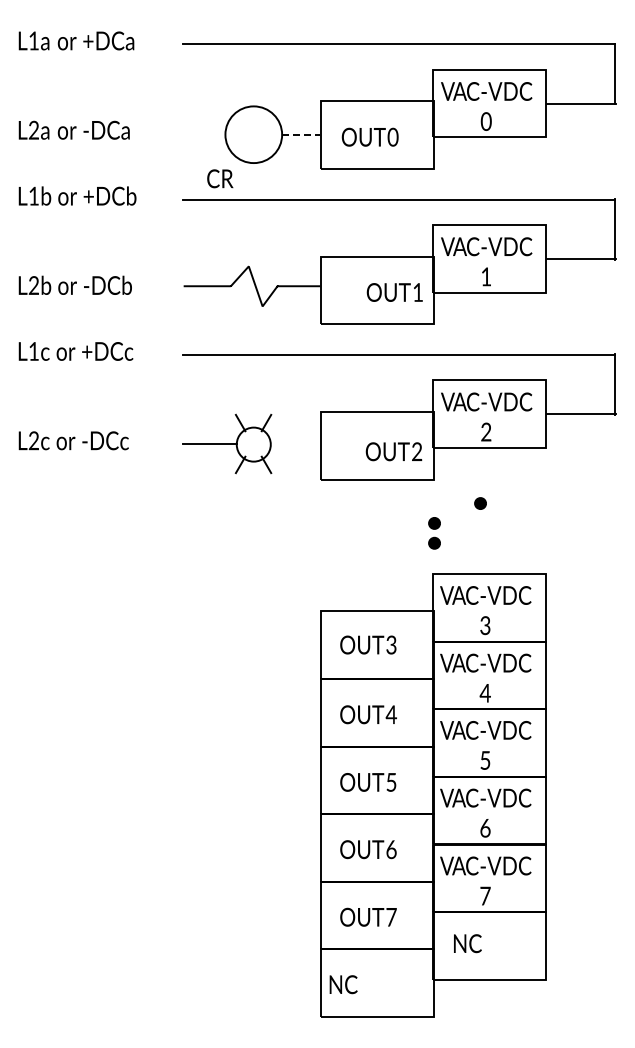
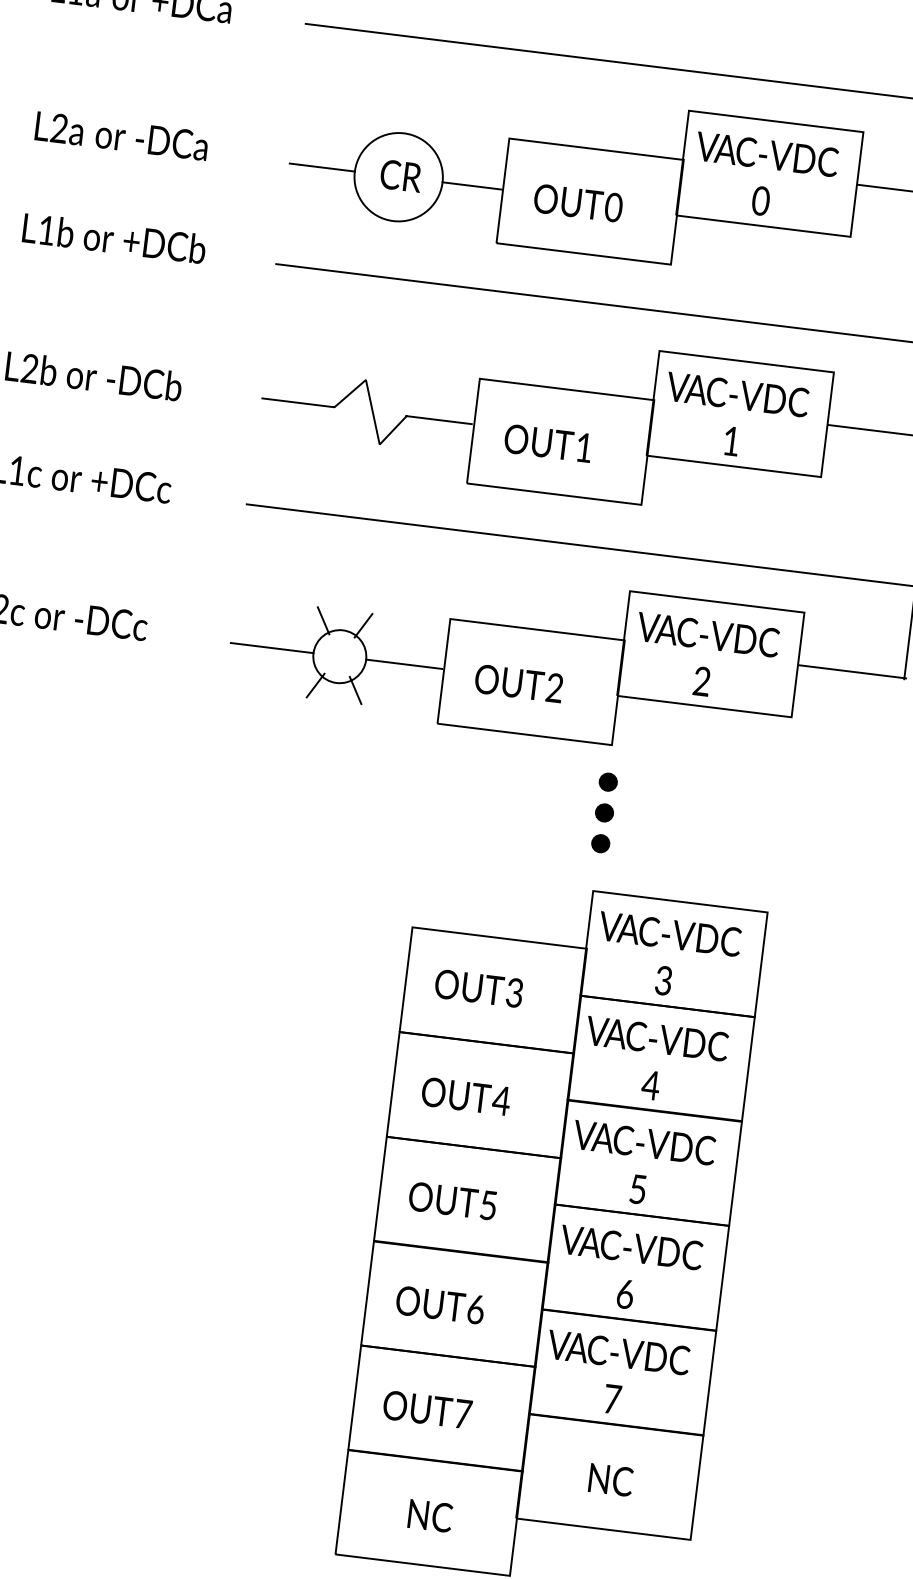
line: (204, 134) -> (322, 167), added
line: (301, 134) -> (472, 185), dashed -> solid
text: (220, 178) -> (401, 175), moved
text: (394, 292) -> (547, 443), moved
line: (294, 444) -> (402, 664), added
text: (393, 451) -> (518, 683), moved
part: (480, 503) -> (608, 782), moved
text: (467, 943) -> (610, 1479), moved
text: (343, 984) -> (430, 1515), moved

